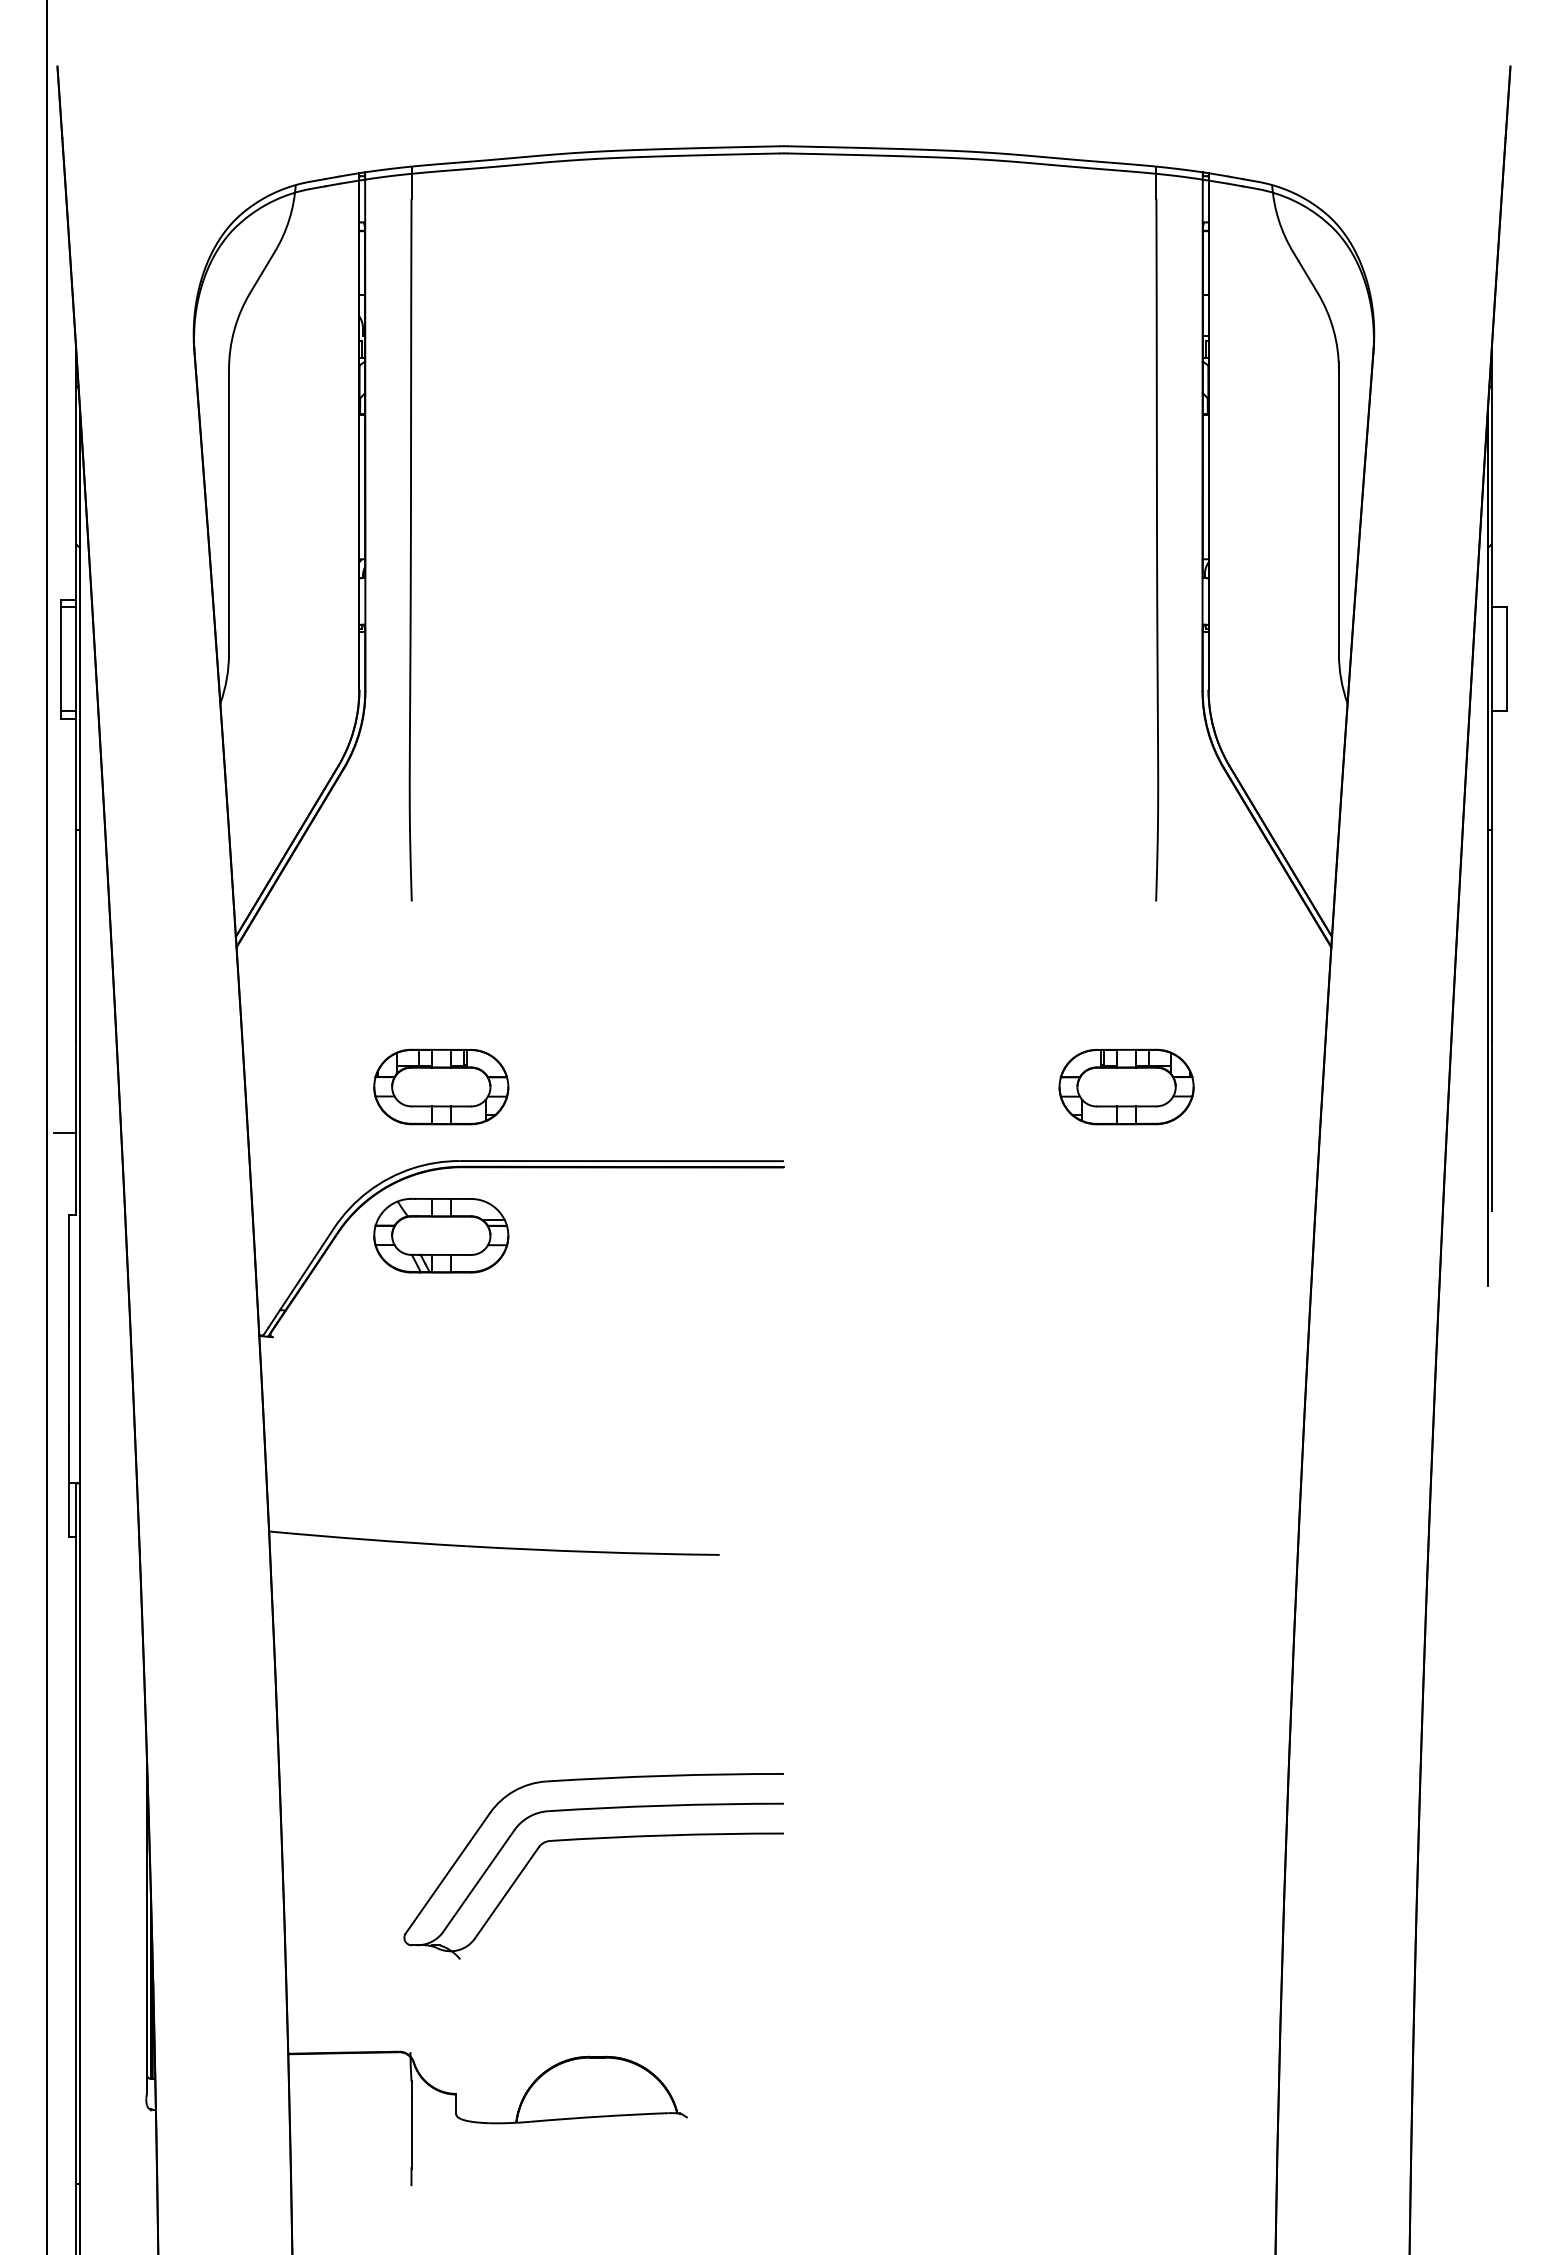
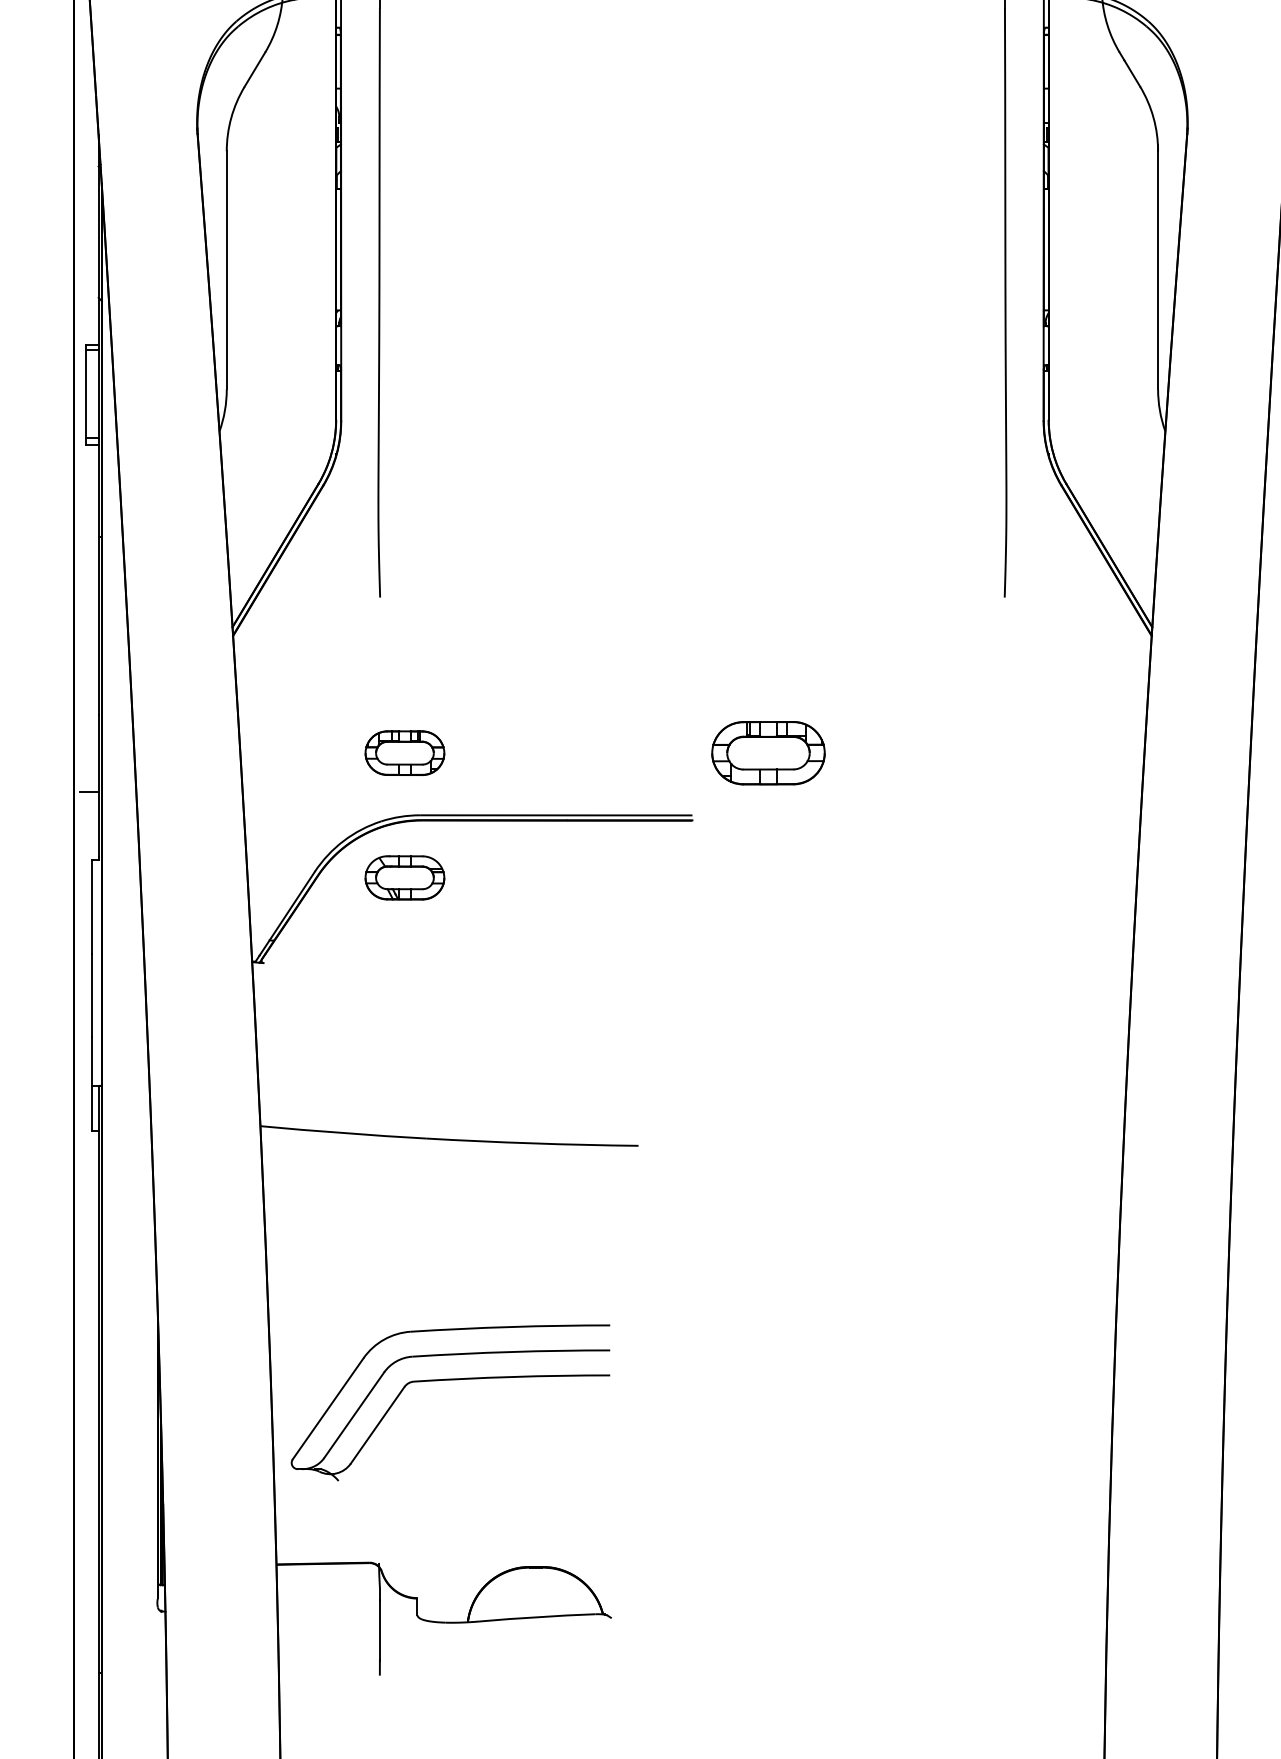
part: (441, 1086) -> (405, 752), size x0.7
part: (1126, 1086) -> (768, 752), moved
part: (441, 1235) -> (405, 877), size x0.7
part: (593, 1839) -> (450, 1380), moved

